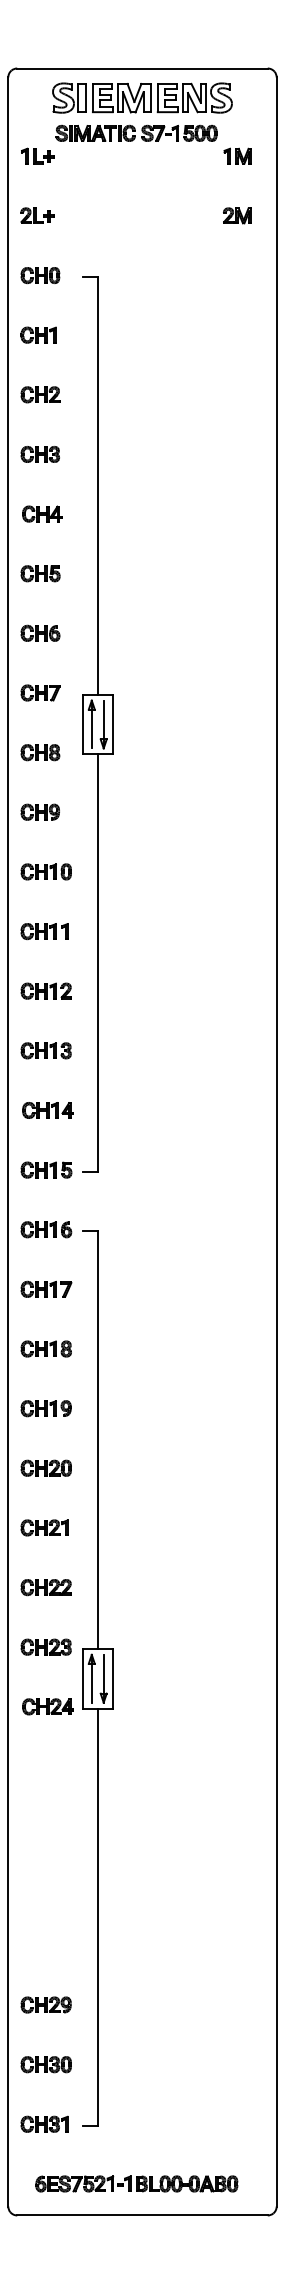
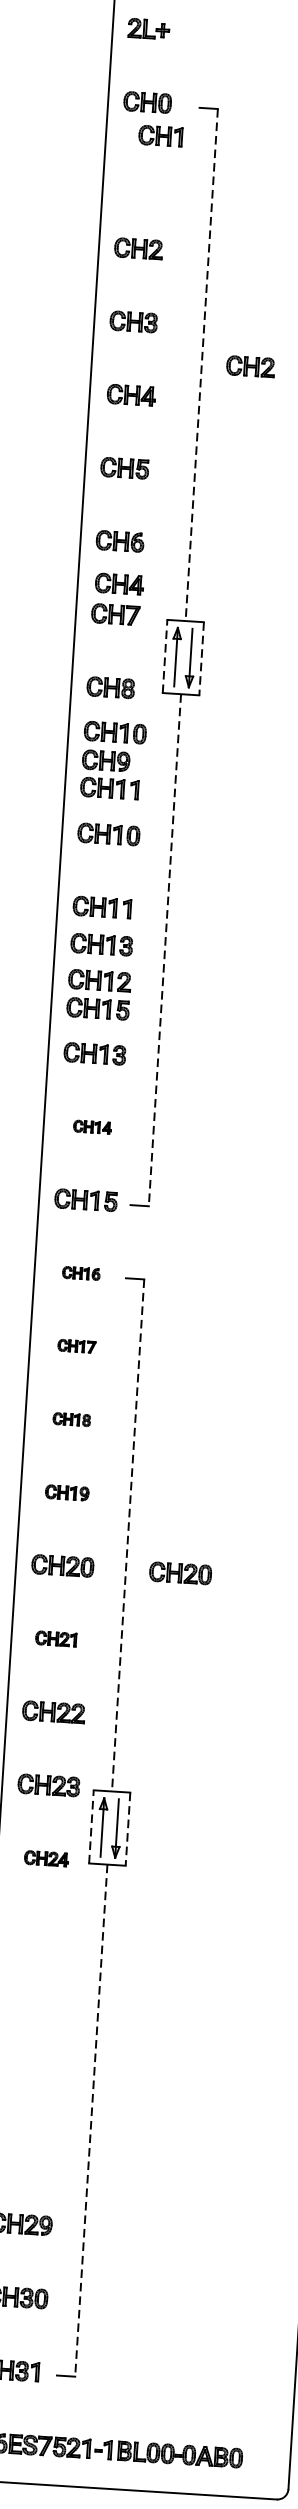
part: (38, 334) -> (160, 135), moved
part: (137, 484) -> (250, 366), added
line: (97, 485) -> (201, 364), solid -> dashed
part: (42, 667) -> (119, 583), added
line: (82, 724) -> (164, 656), solid -> dashed
line: (112, 724) -> (201, 658), solid -> dashed
part: (45, 788) -> (114, 732), added
part: (44, 834) -> (109, 788), added
part: (45, 961) -> (100, 944), added
line: (97, 963) -> (164, 950), solid -> dashed
part: (46, 1013) -> (98, 1008), added
part: (47, 1110) -> (91, 1127), size x0.6
part: (46, 1229) -> (81, 1273), size x0.6
part: (46, 1288) -> (76, 1345), size x0.6
part: (45, 1348) -> (71, 1418), size x0.6
part: (45, 1408) -> (66, 1492), size x0.7
line: (97, 1440) -> (127, 1535), solid -> dashed
part: (141, 1467) -> (179, 1572), added
part: (44, 1527) -> (56, 1638), size x0.7
line: (82, 1678) -> (91, 1826), solid -> dashed
line: (112, 1678) -> (127, 1828), solid -> dashed
part: (47, 1706) -> (45, 1858), size x0.7
line: (97, 1917) -> (90, 2120), solid -> dashed

